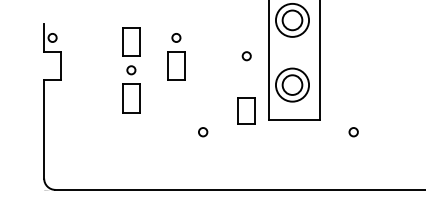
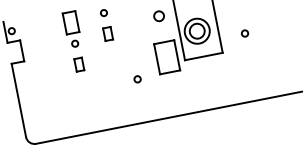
circle: (246, 56) -> (158, 16), size x1.6
part: (176, 65) -> (108, 33), size x0.6
part: (131, 98) -> (79, 64), size x0.6
part: (246, 110) -> (166, 56), size x1.6
circle: (353, 132) -> (244, 33), moved

